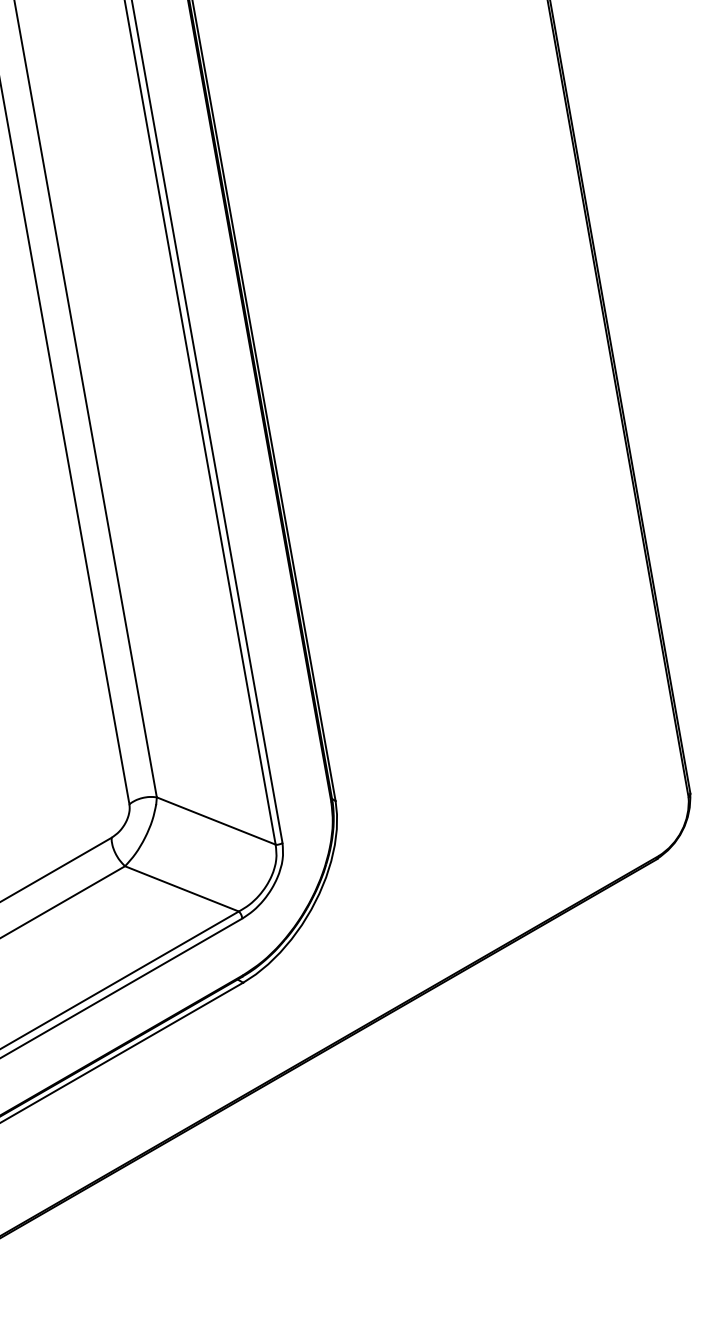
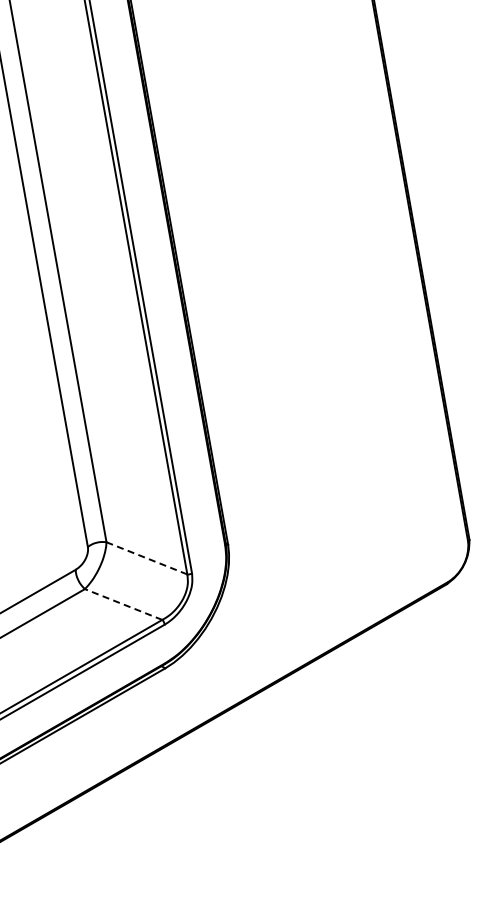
line: (215, 821) -> (146, 558), solid -> dashed
line: (181, 888) -> (123, 604), solid -> dashed

